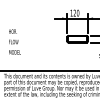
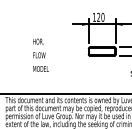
text: (14, 41) -> (40, 54), moved

